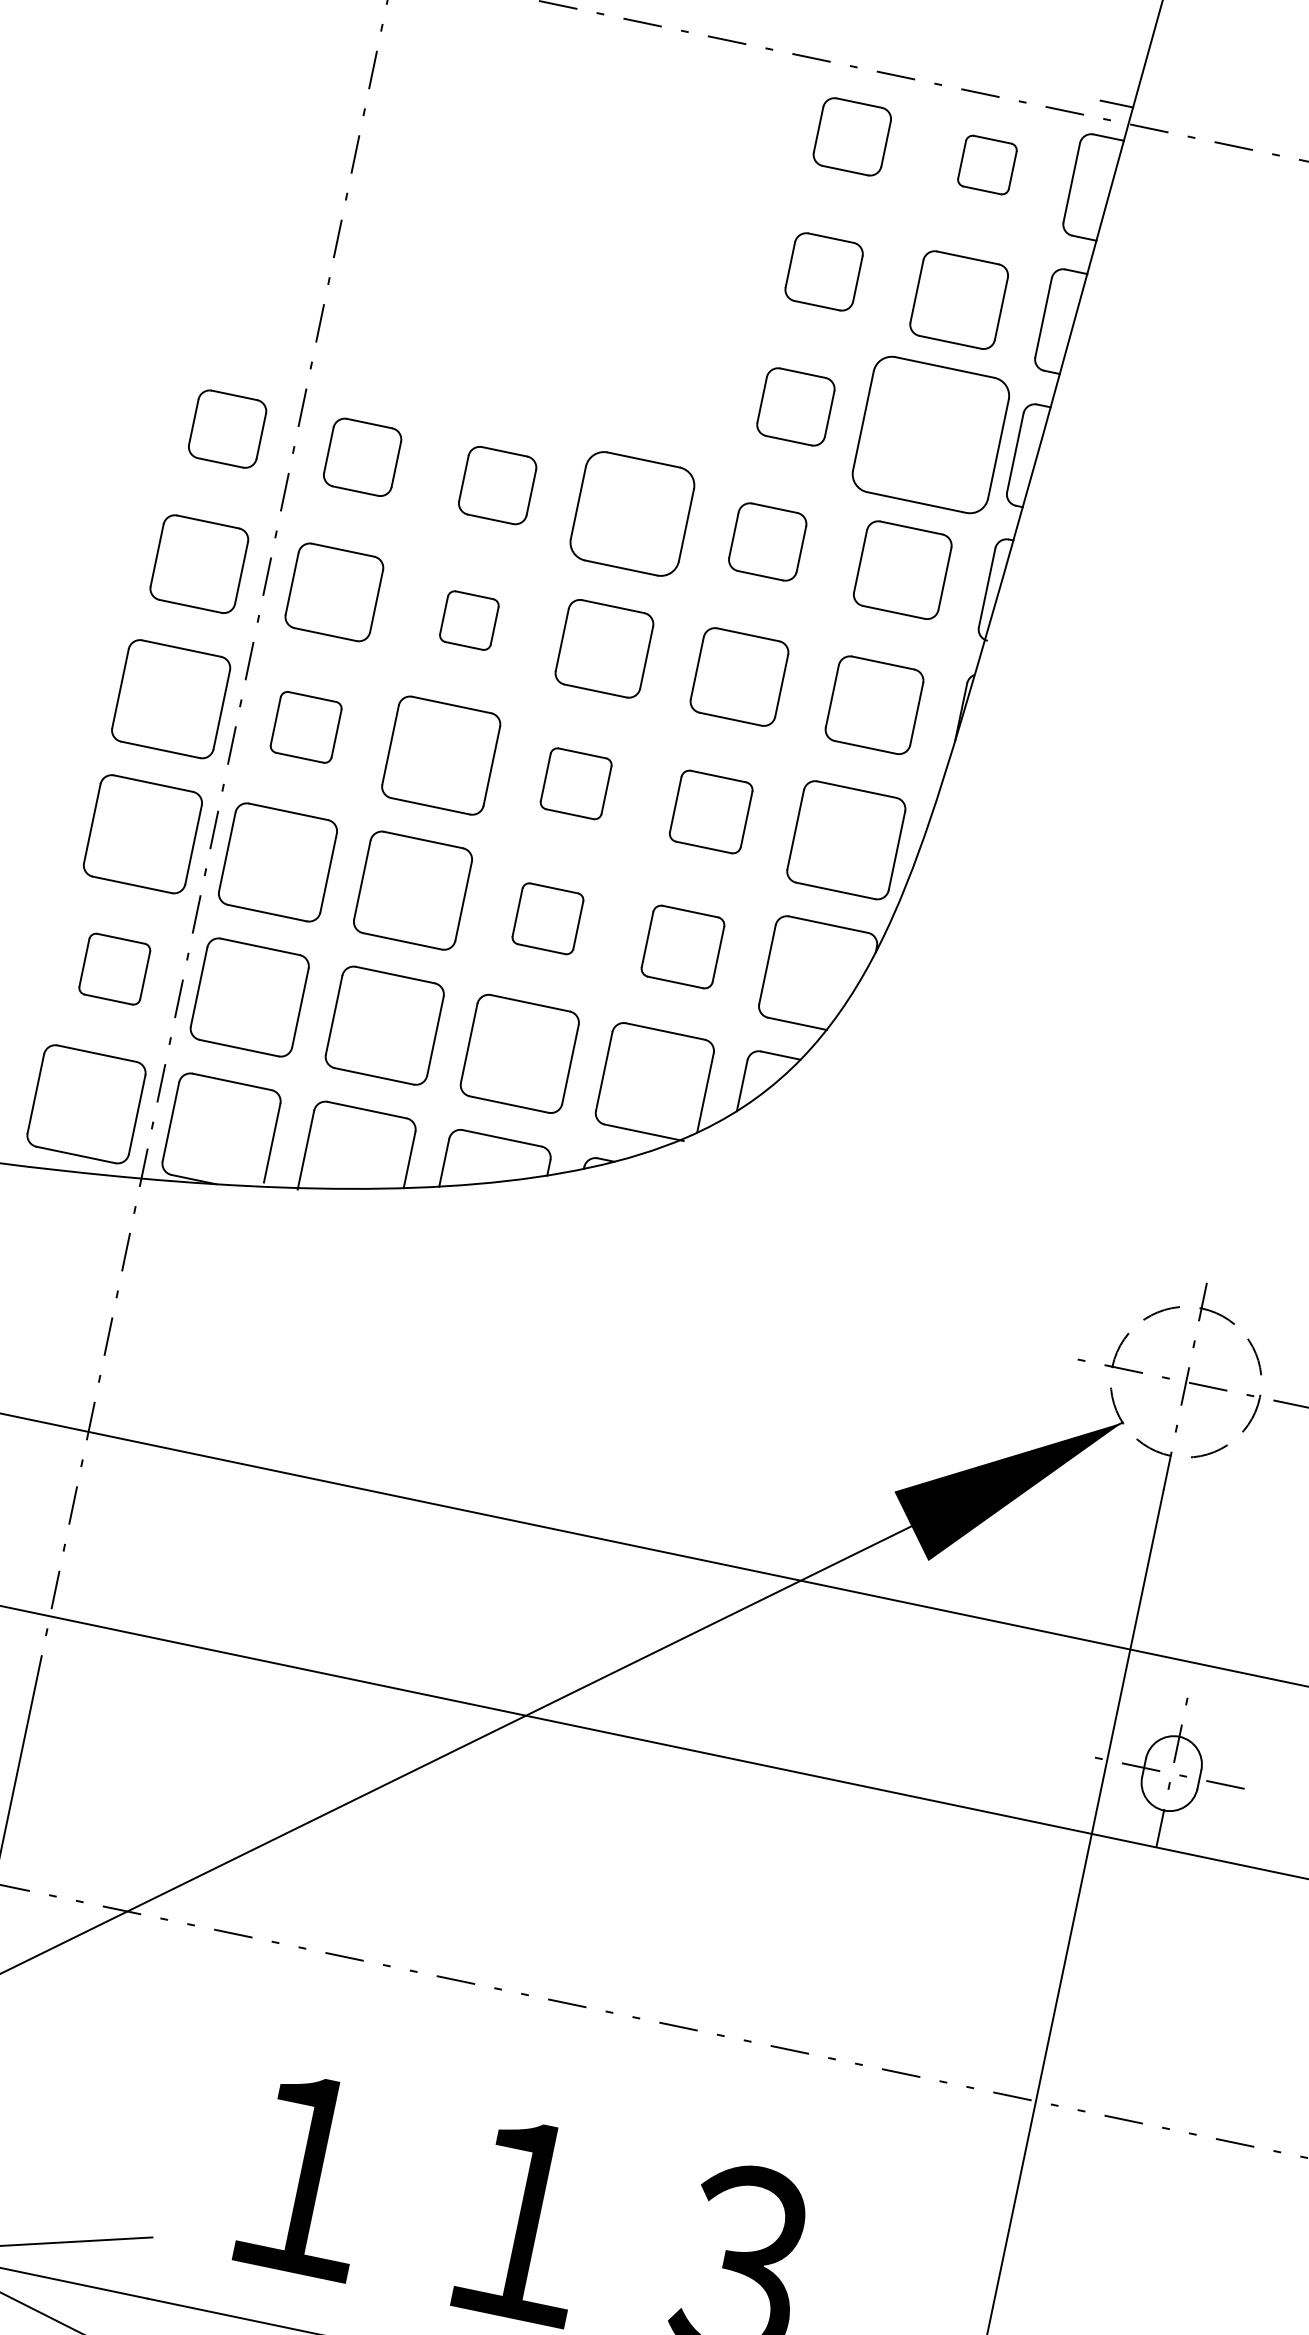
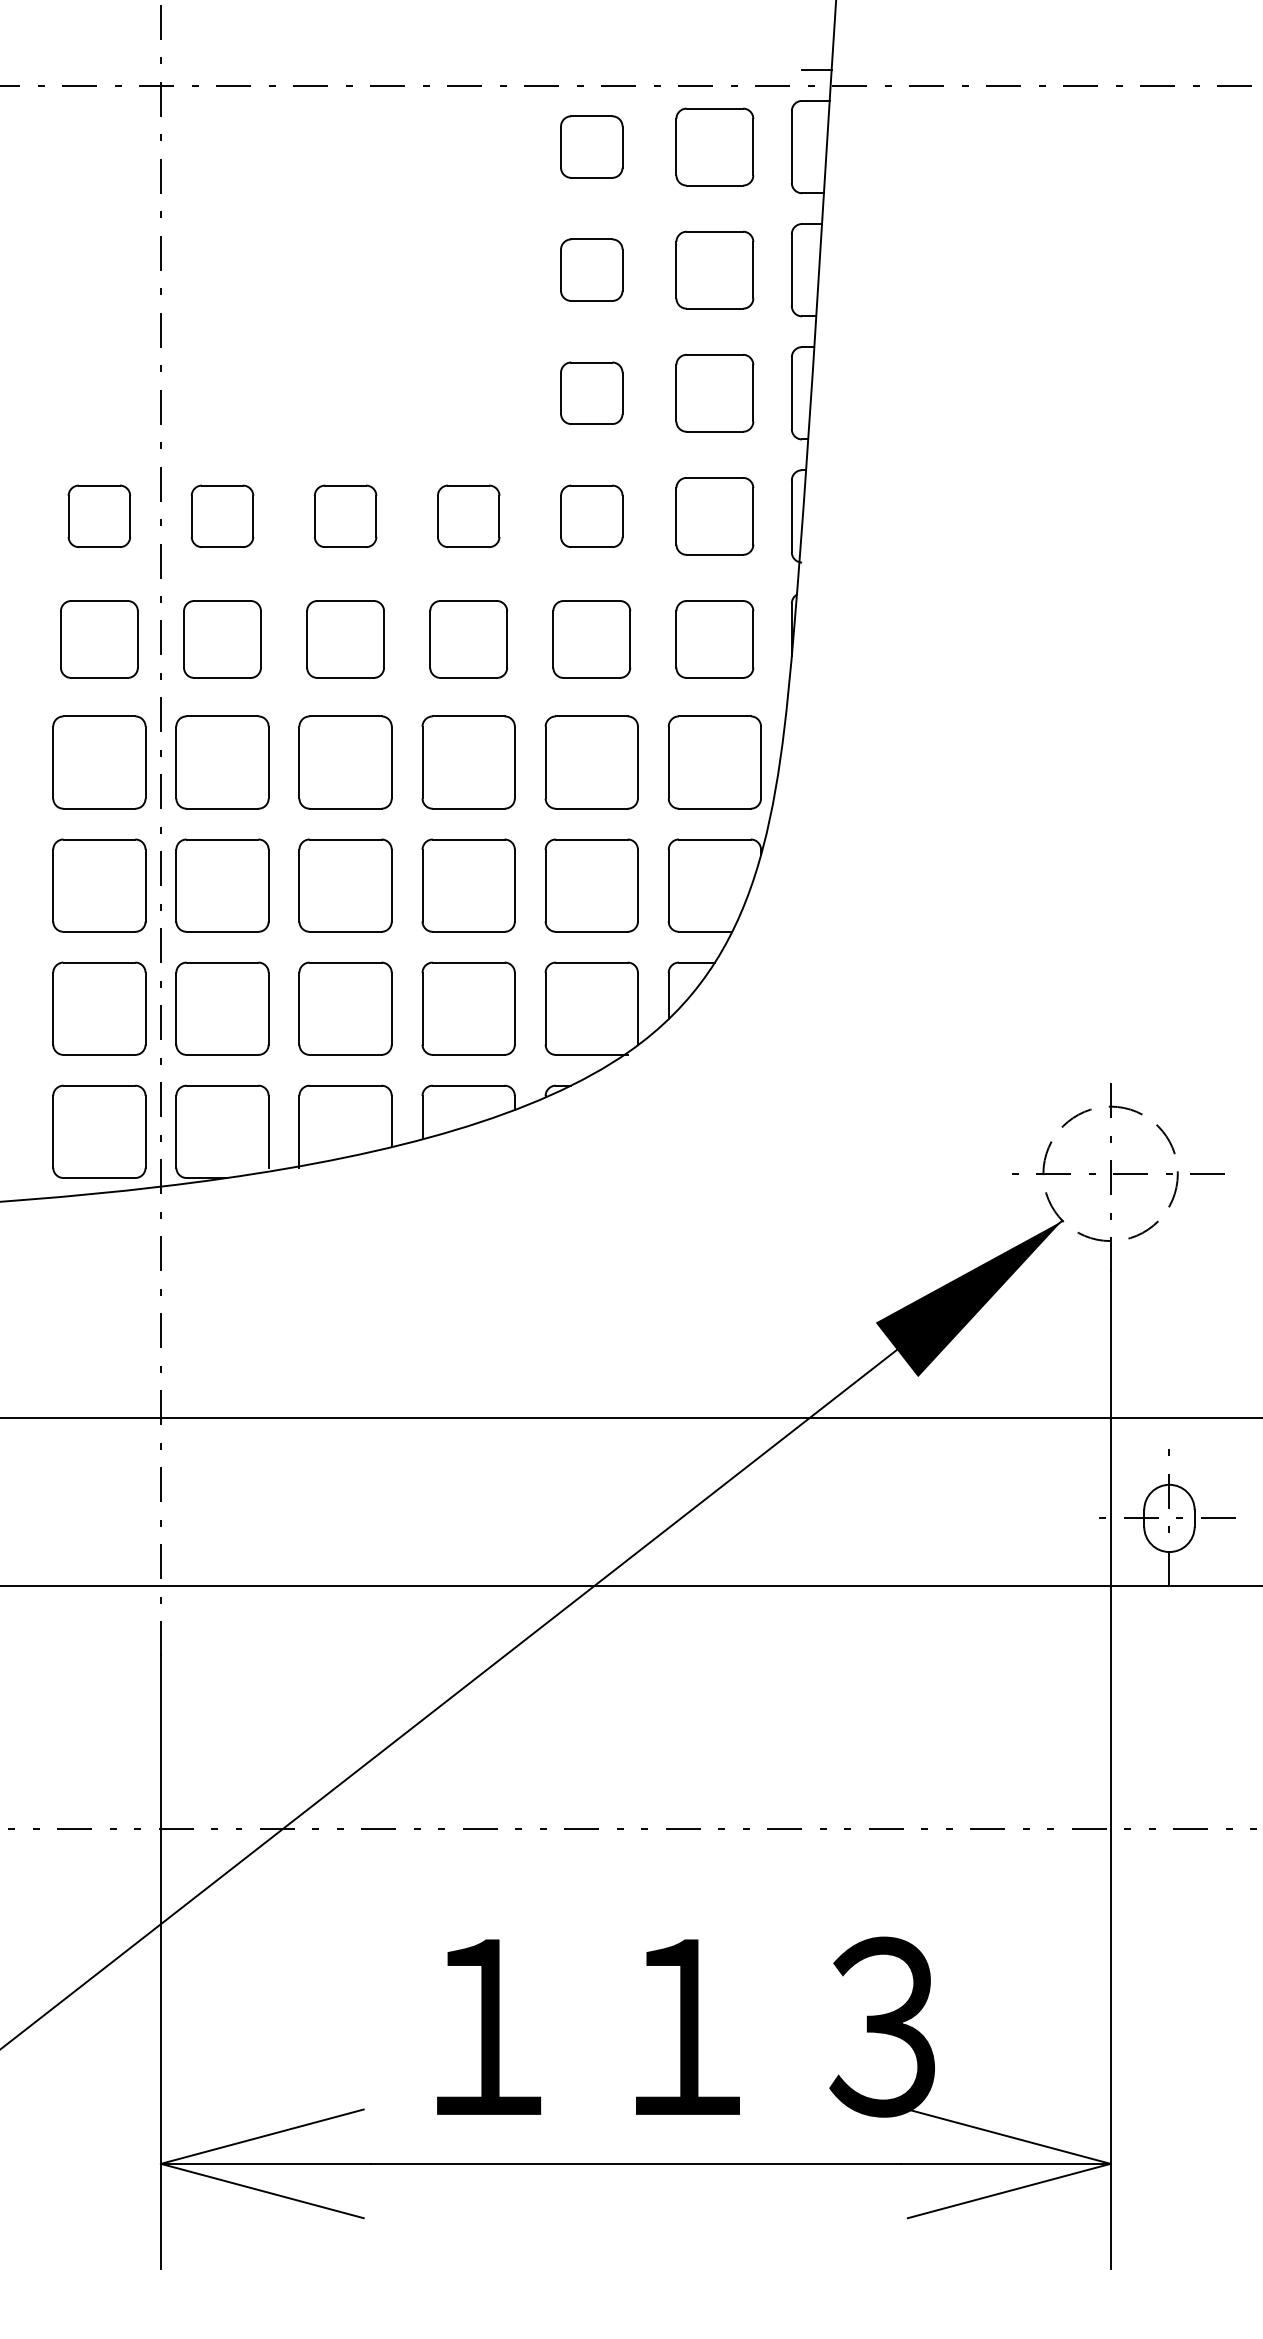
part: (987, 164) -> (714, 146), size x1.67
part: (930, 435) -> (714, 393), size x0.62
part: (632, 512) -> (468, 515), size x0.62
part: (469, 620) -> (345, 639), size x1.67
part: (306, 727) -> (222, 762), size x1.67
part: (576, 783) -> (468, 762), size x1.67
part: (710, 811) -> (591, 762), size x1.43
part: (547, 918) -> (468, 885), size x1.67
part: (682, 946) -> (591, 885), size x1.43
part: (114, 969) -> (99, 1008), size x1.67

